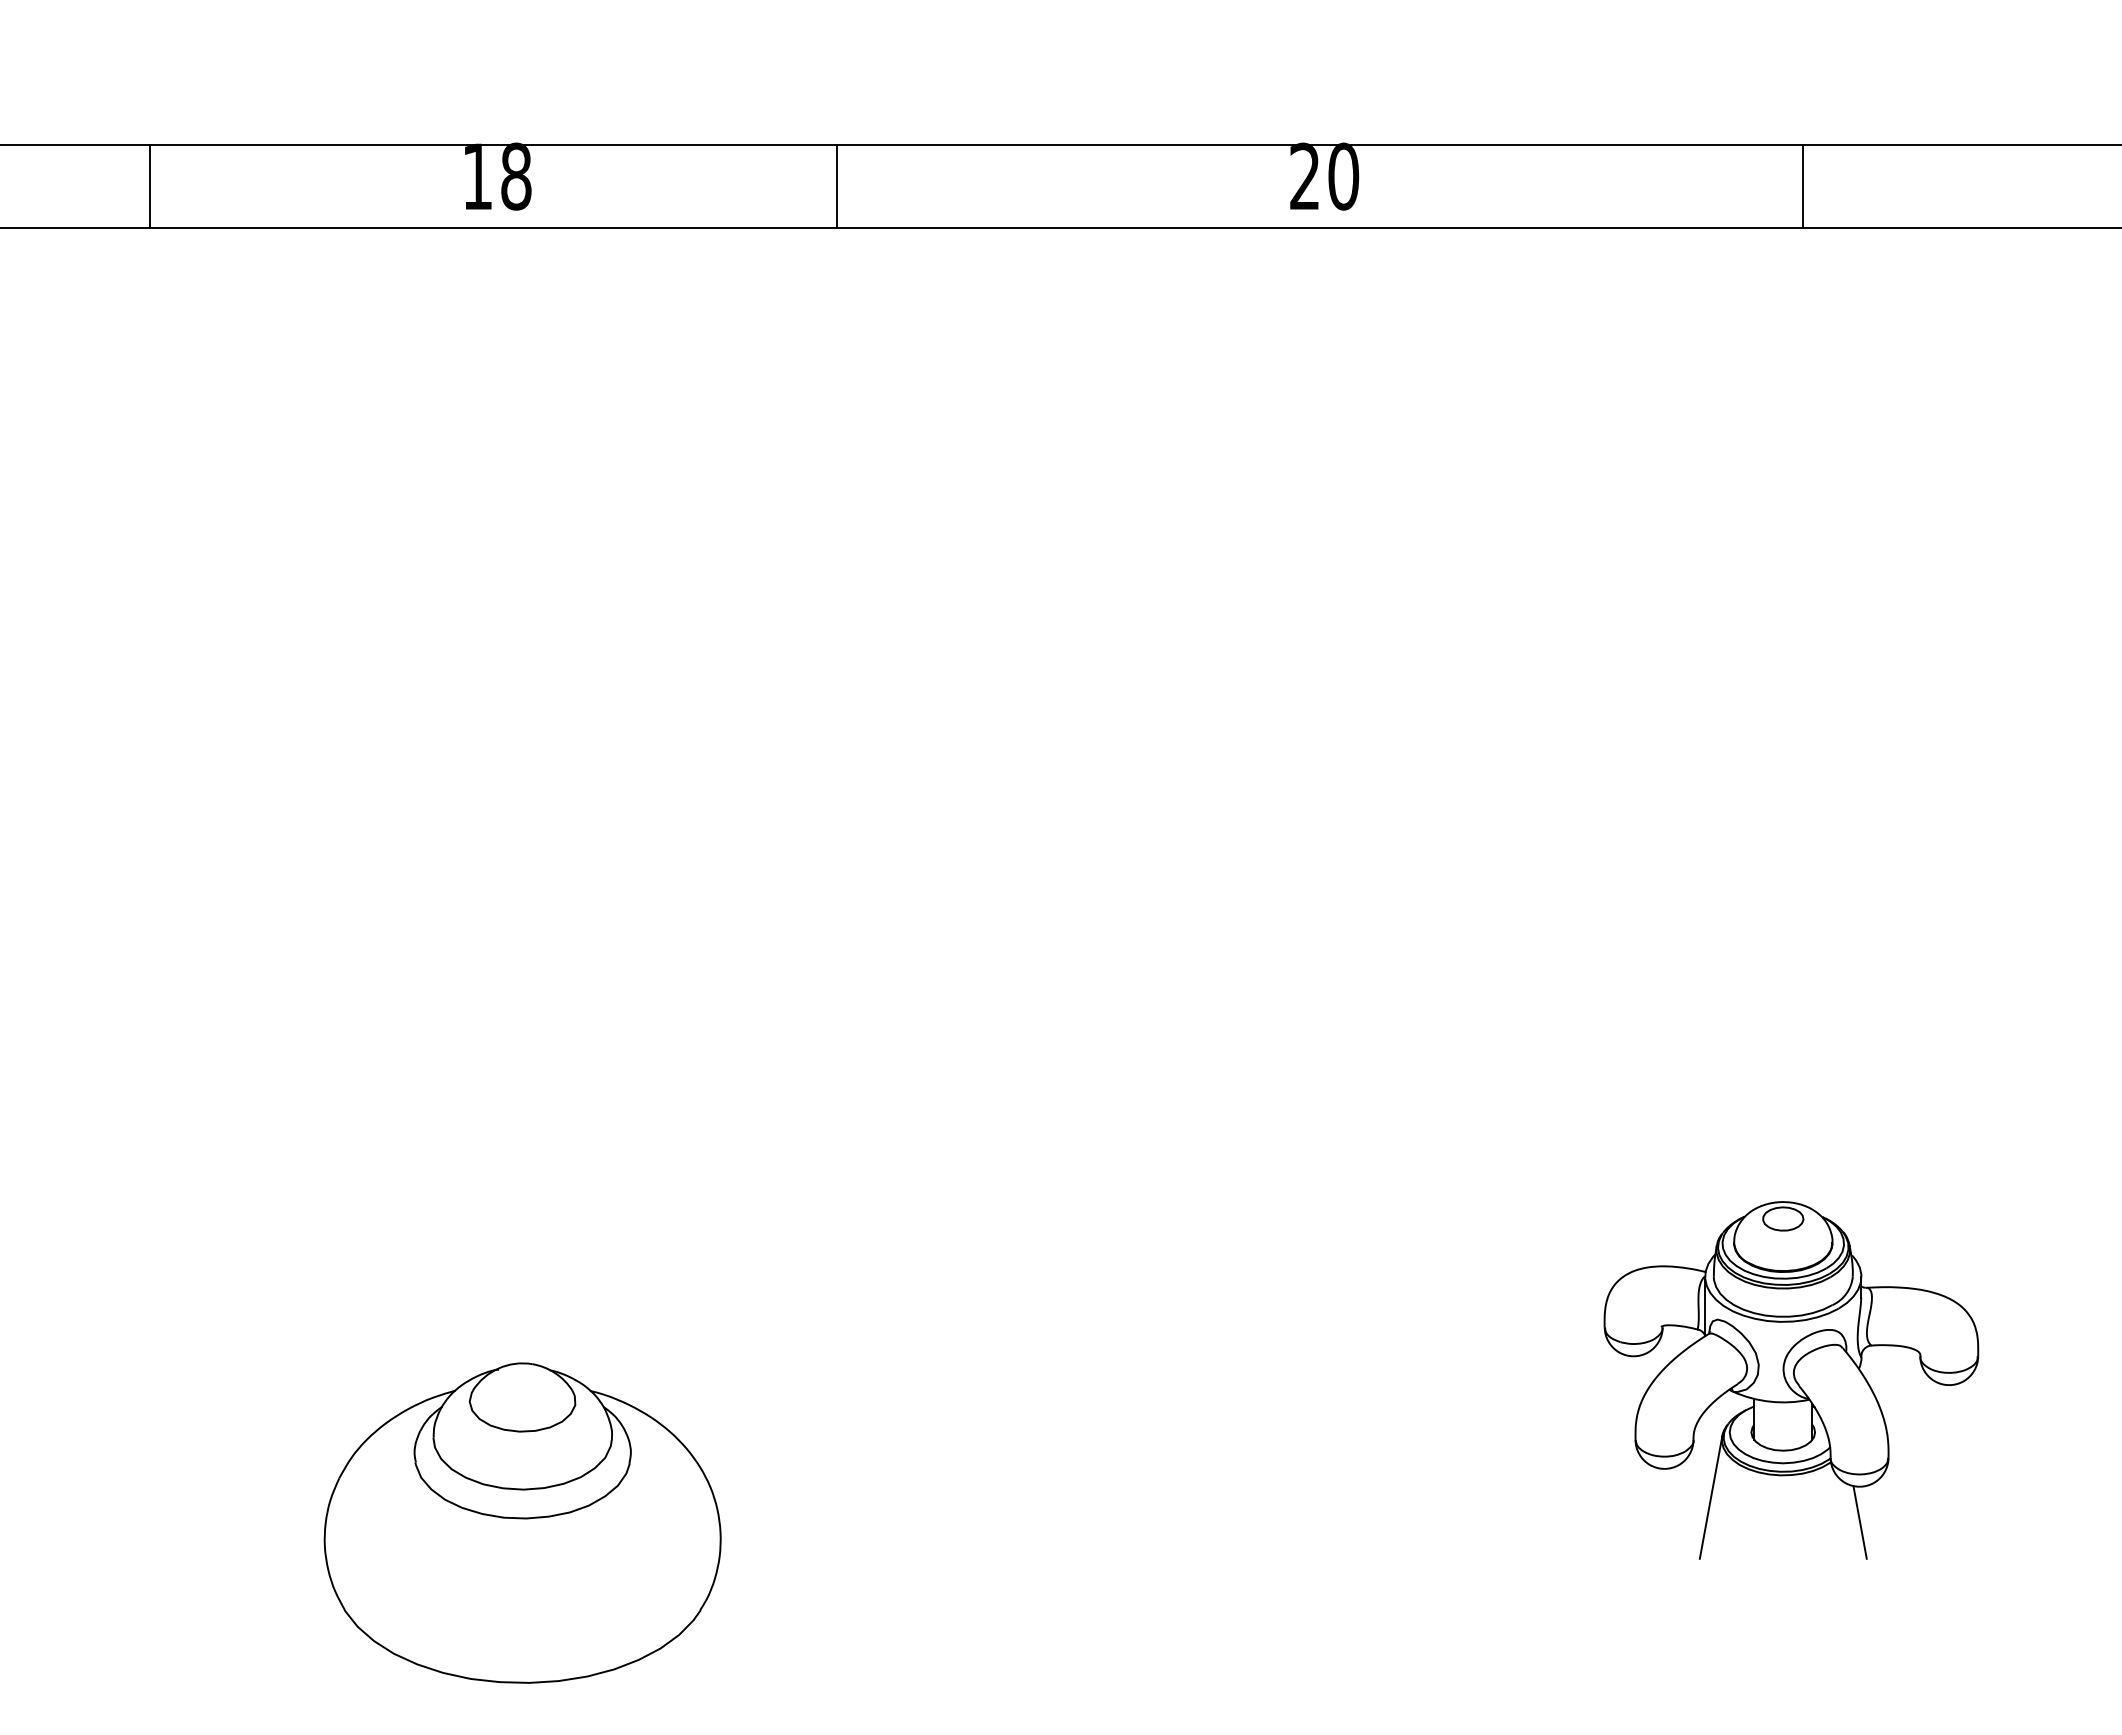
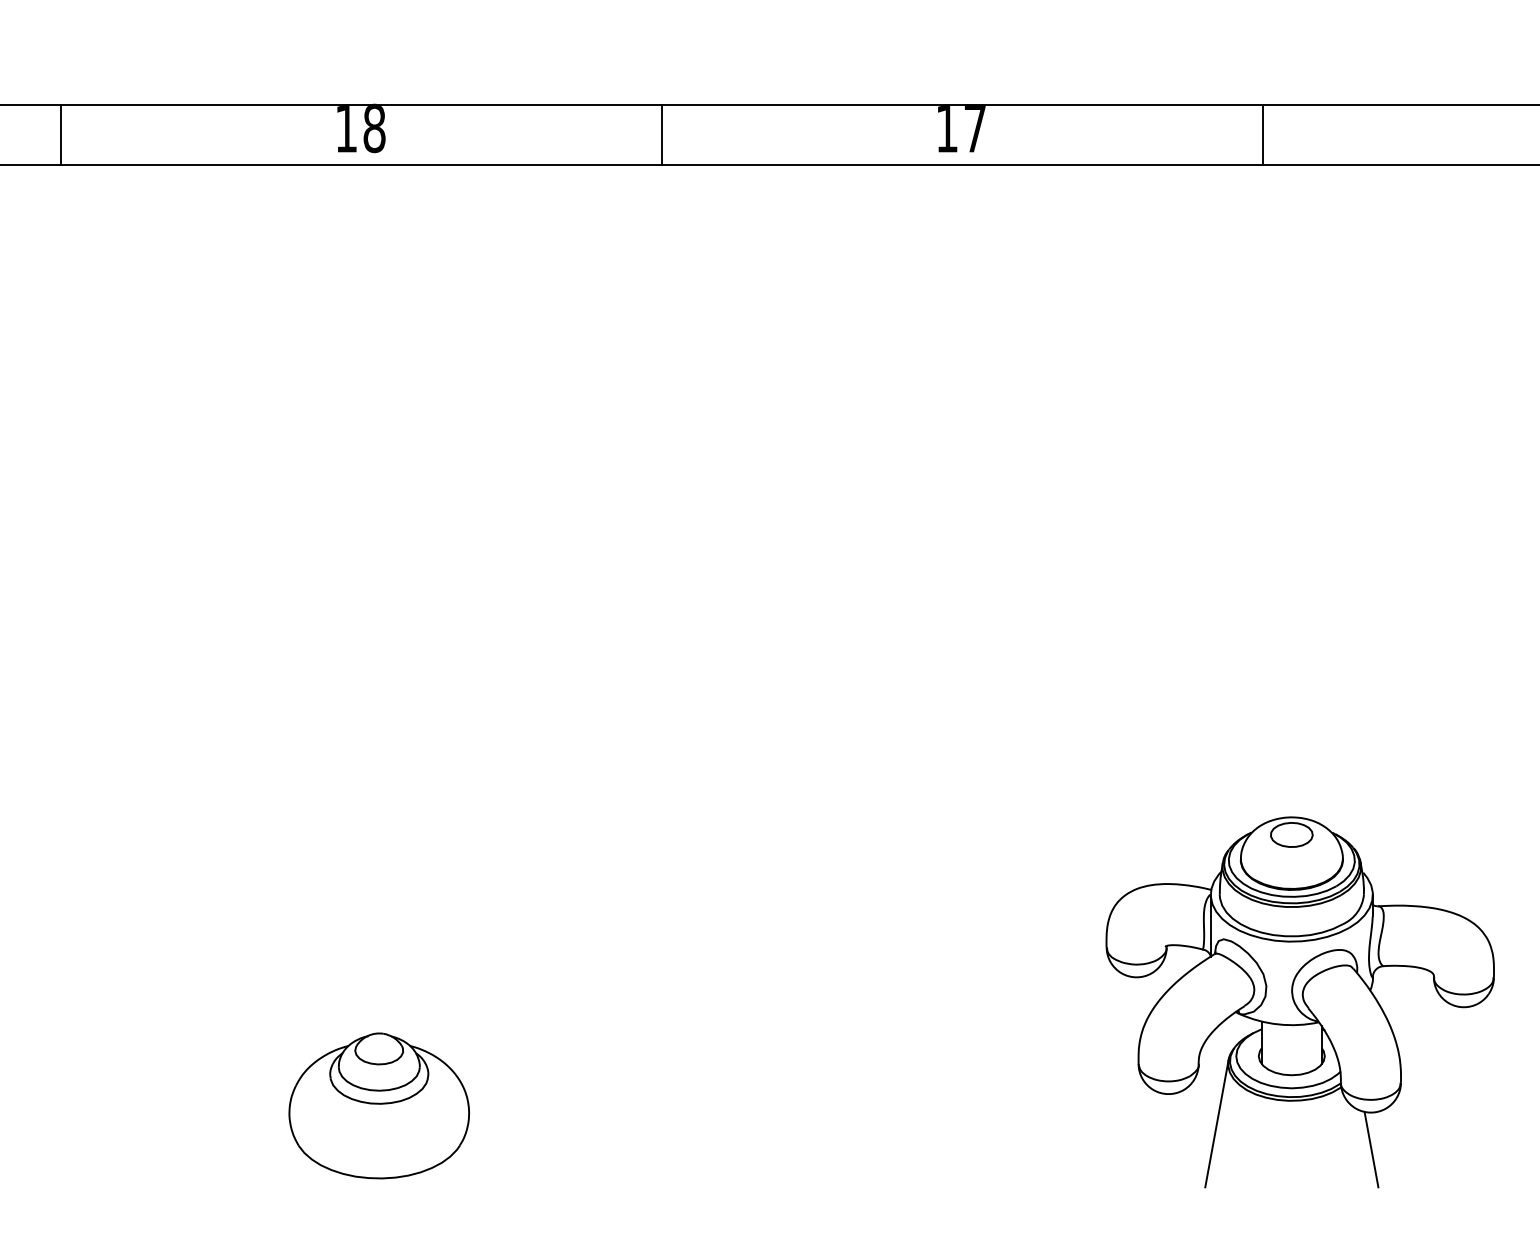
text: (1324, 176) -> (961, 128), 20 -> 17
line: (149, 185) -> (61, 134), moved
line: (837, 185) -> (662, 134), moved
line: (1802, 185) -> (1262, 134), moved
part: (1791, 1380) -> (1300, 1002), size x1.43
part: (522, 1522) -> (379, 1105), size x0.62

